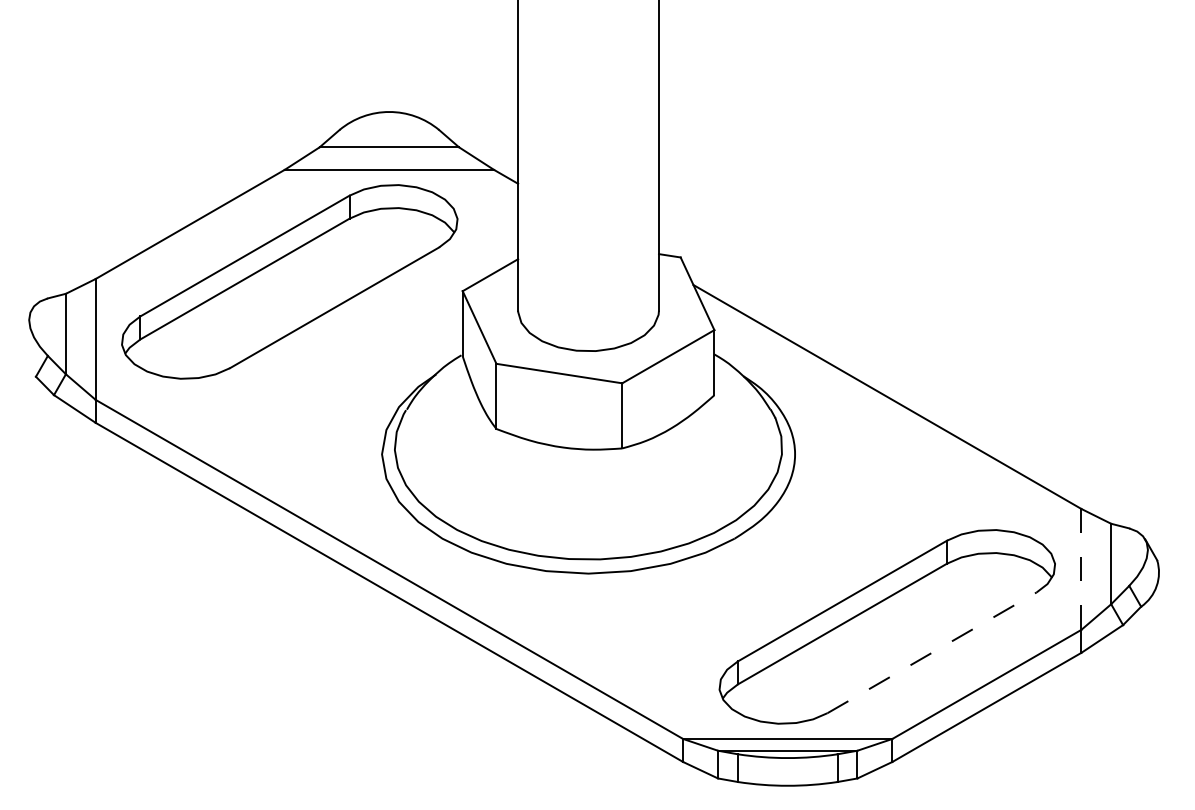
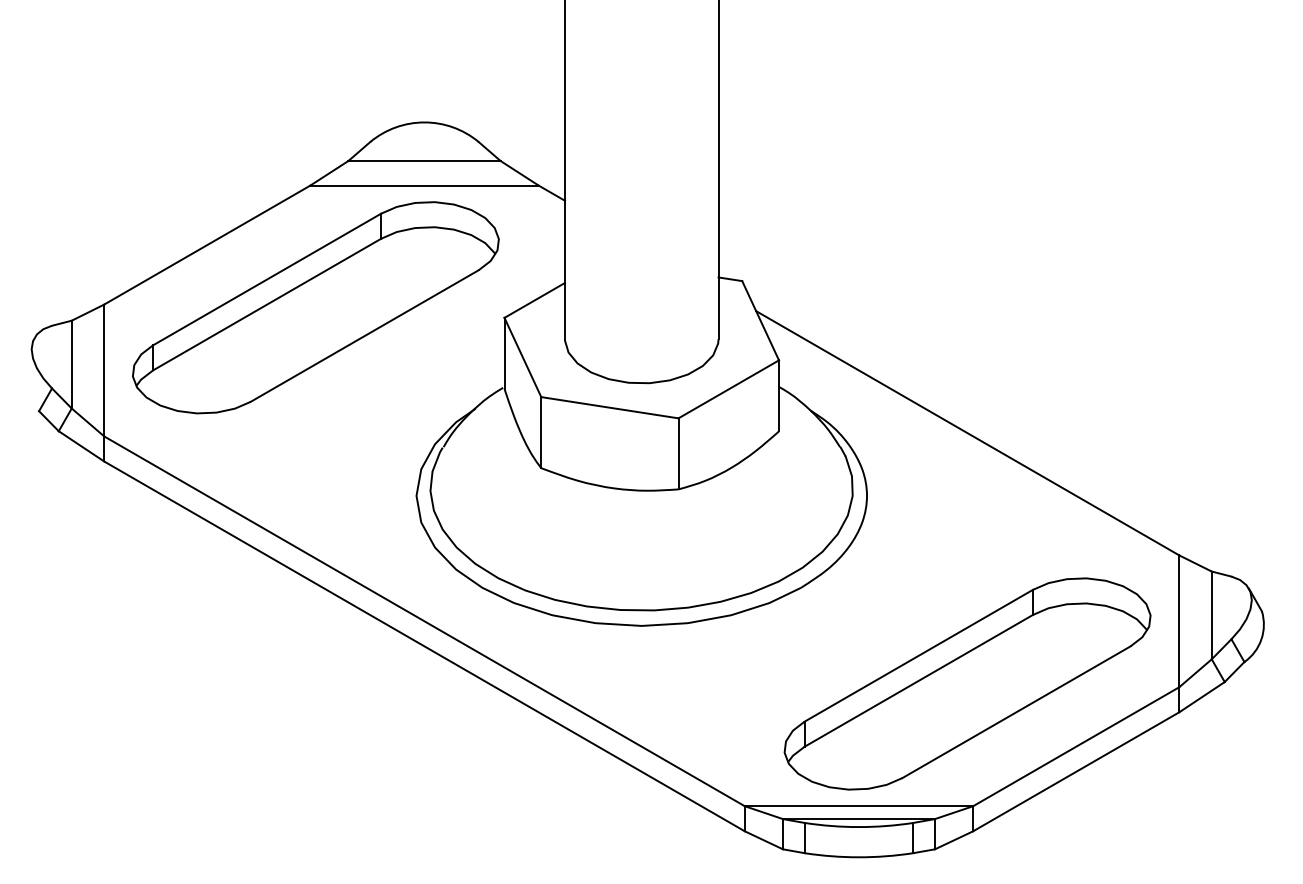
line: (1081, 569) -> (1179, 621), dashed -> solid
line: (932, 653) -> (1016, 712), dashed -> solid

